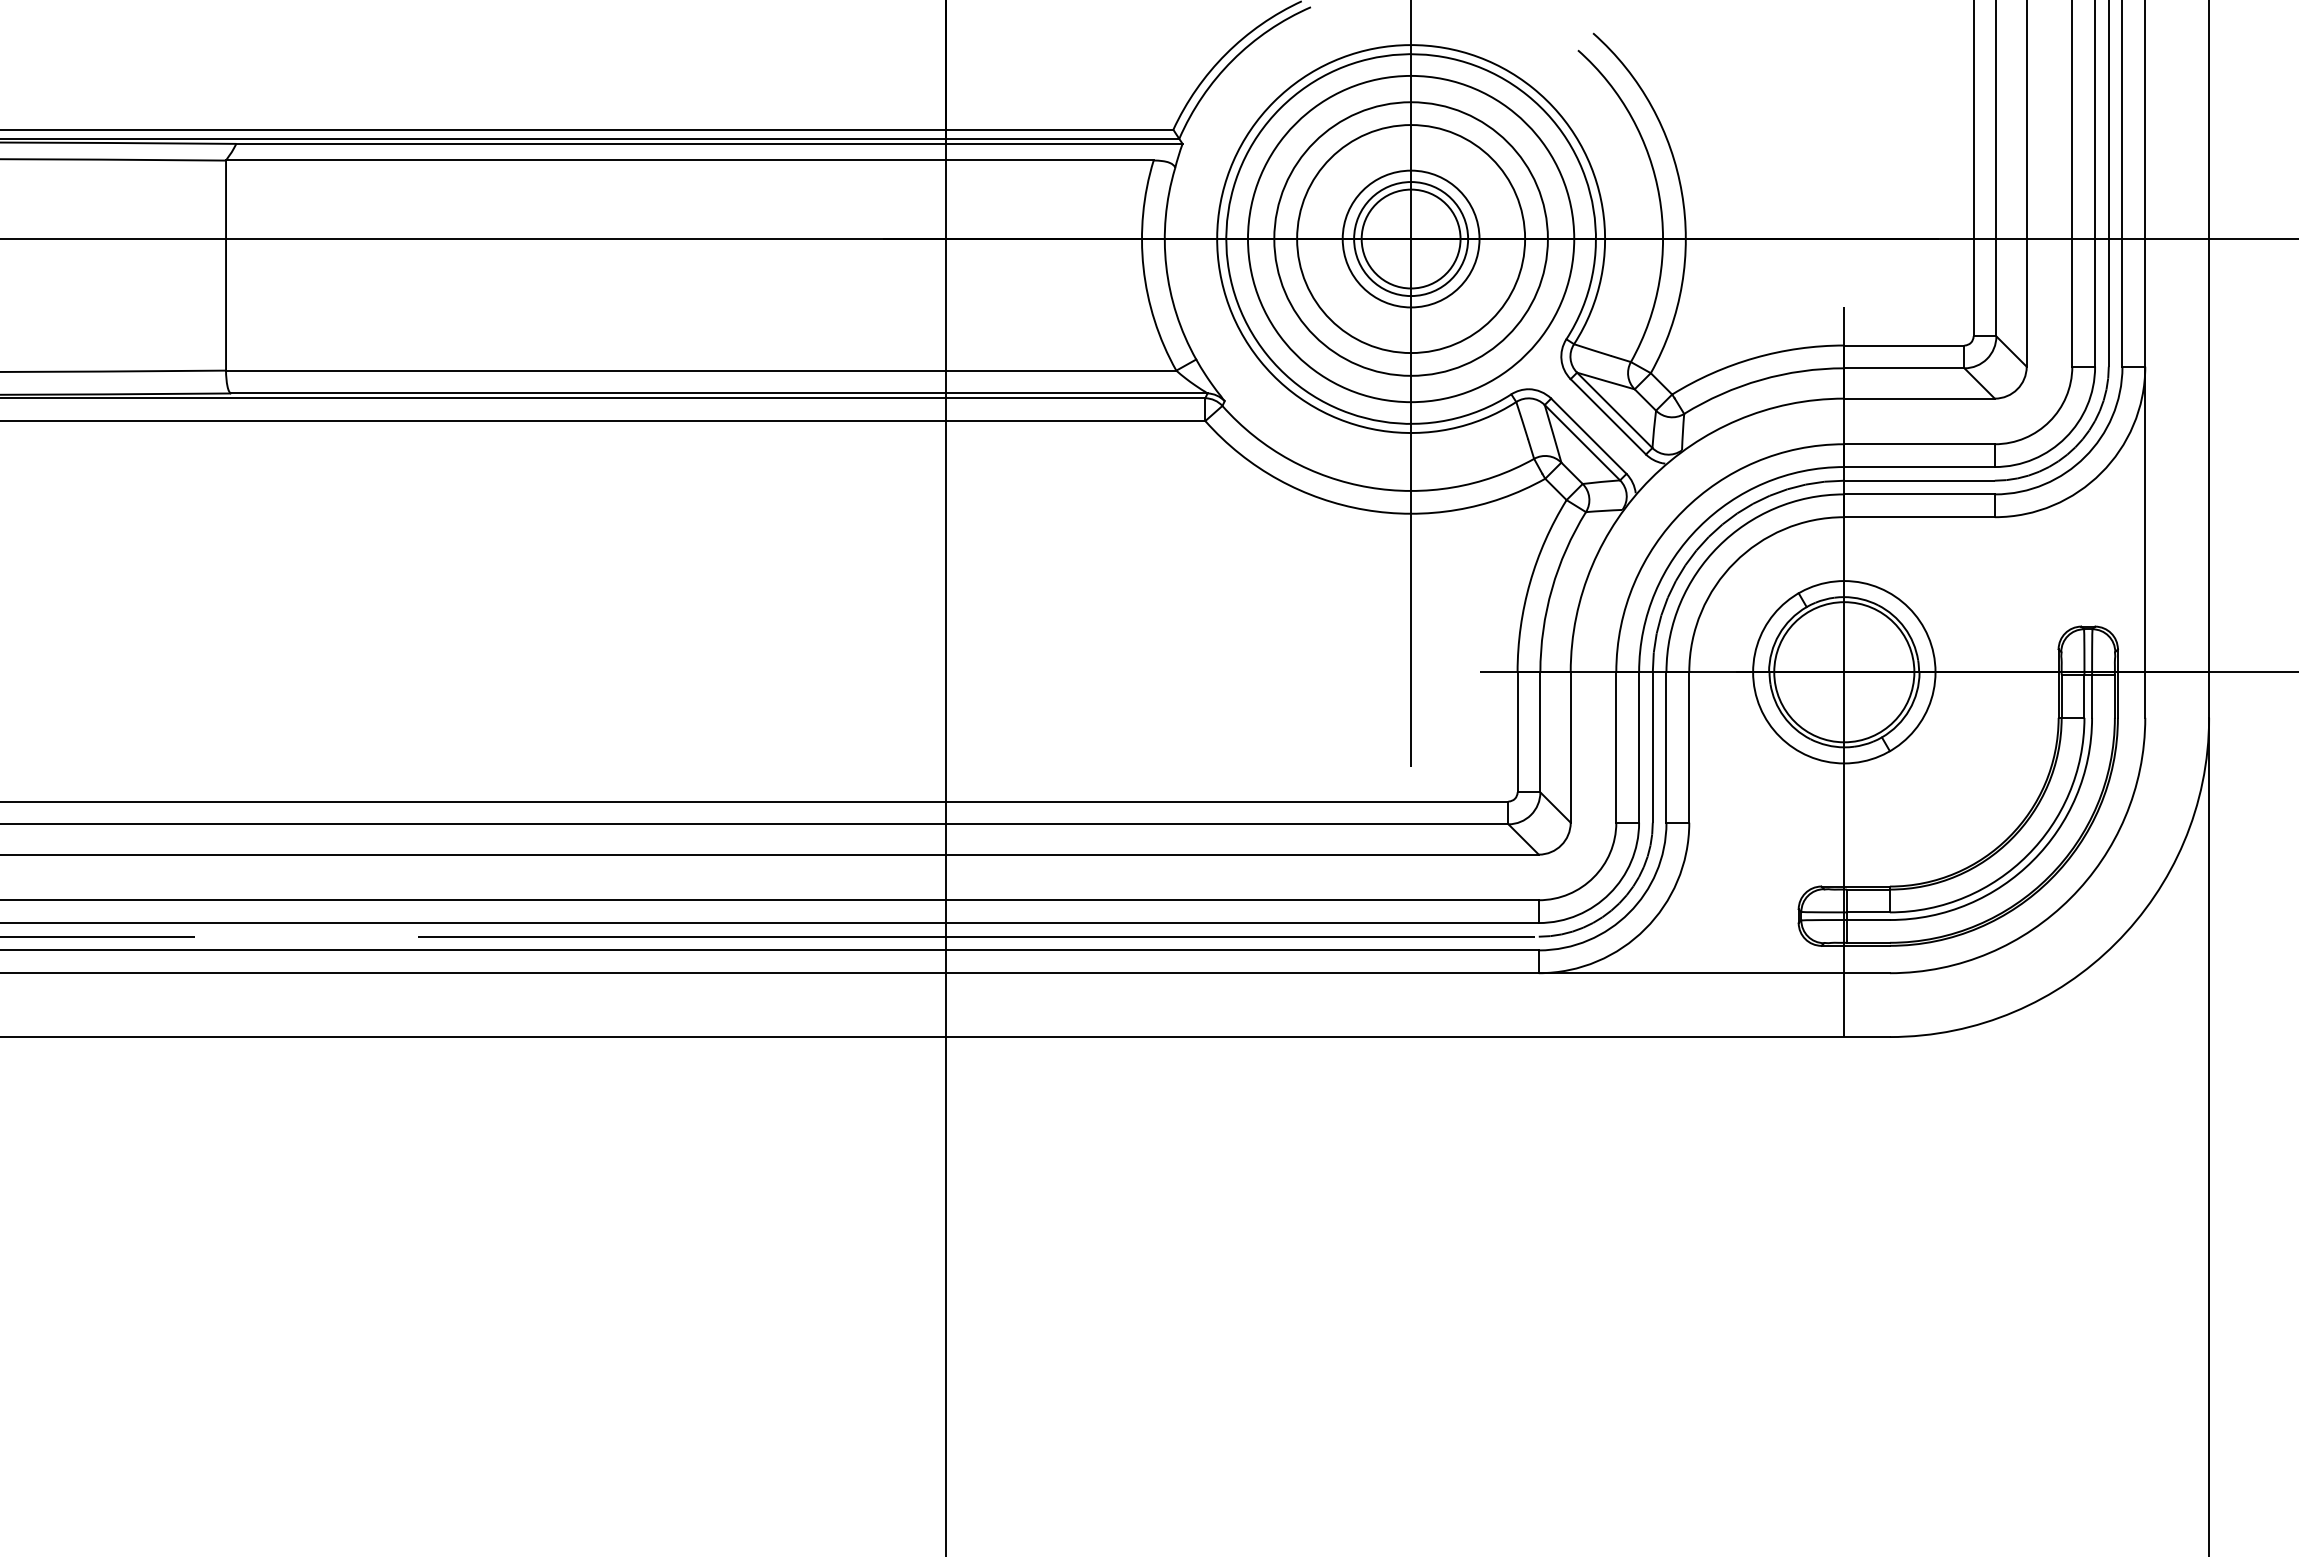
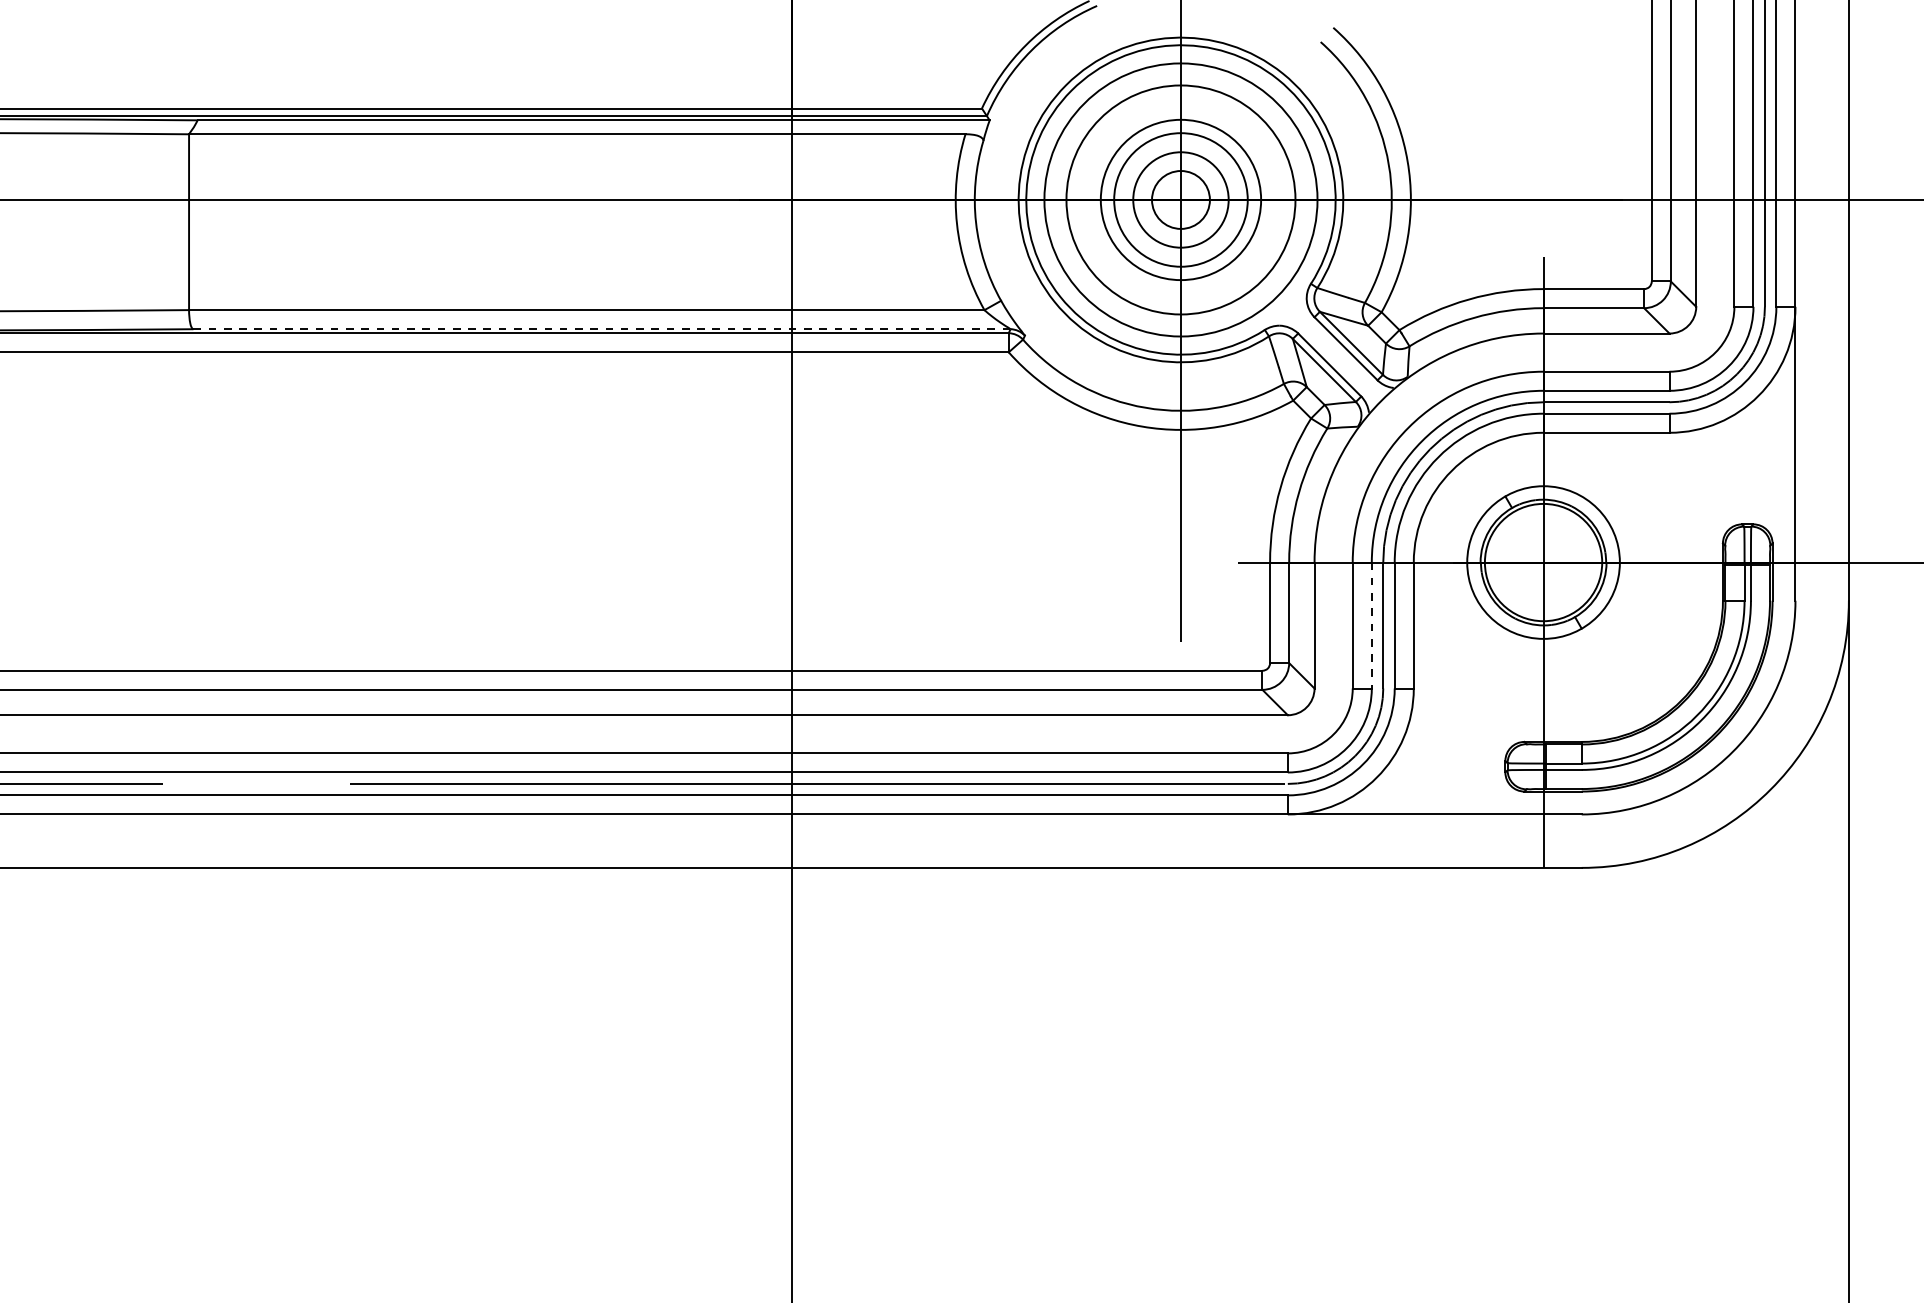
circle: (1410, 238) -> (1180, 199), size x0.7
circle: (1410, 238) -> (1180, 199), size x1.4
circle: (1411, 239) -> (1181, 200), size x0.7
line: (719, 393) -> (602, 329), solid -> dashed
line: (1639, 747) -> (1372, 625), solid -> dashed

